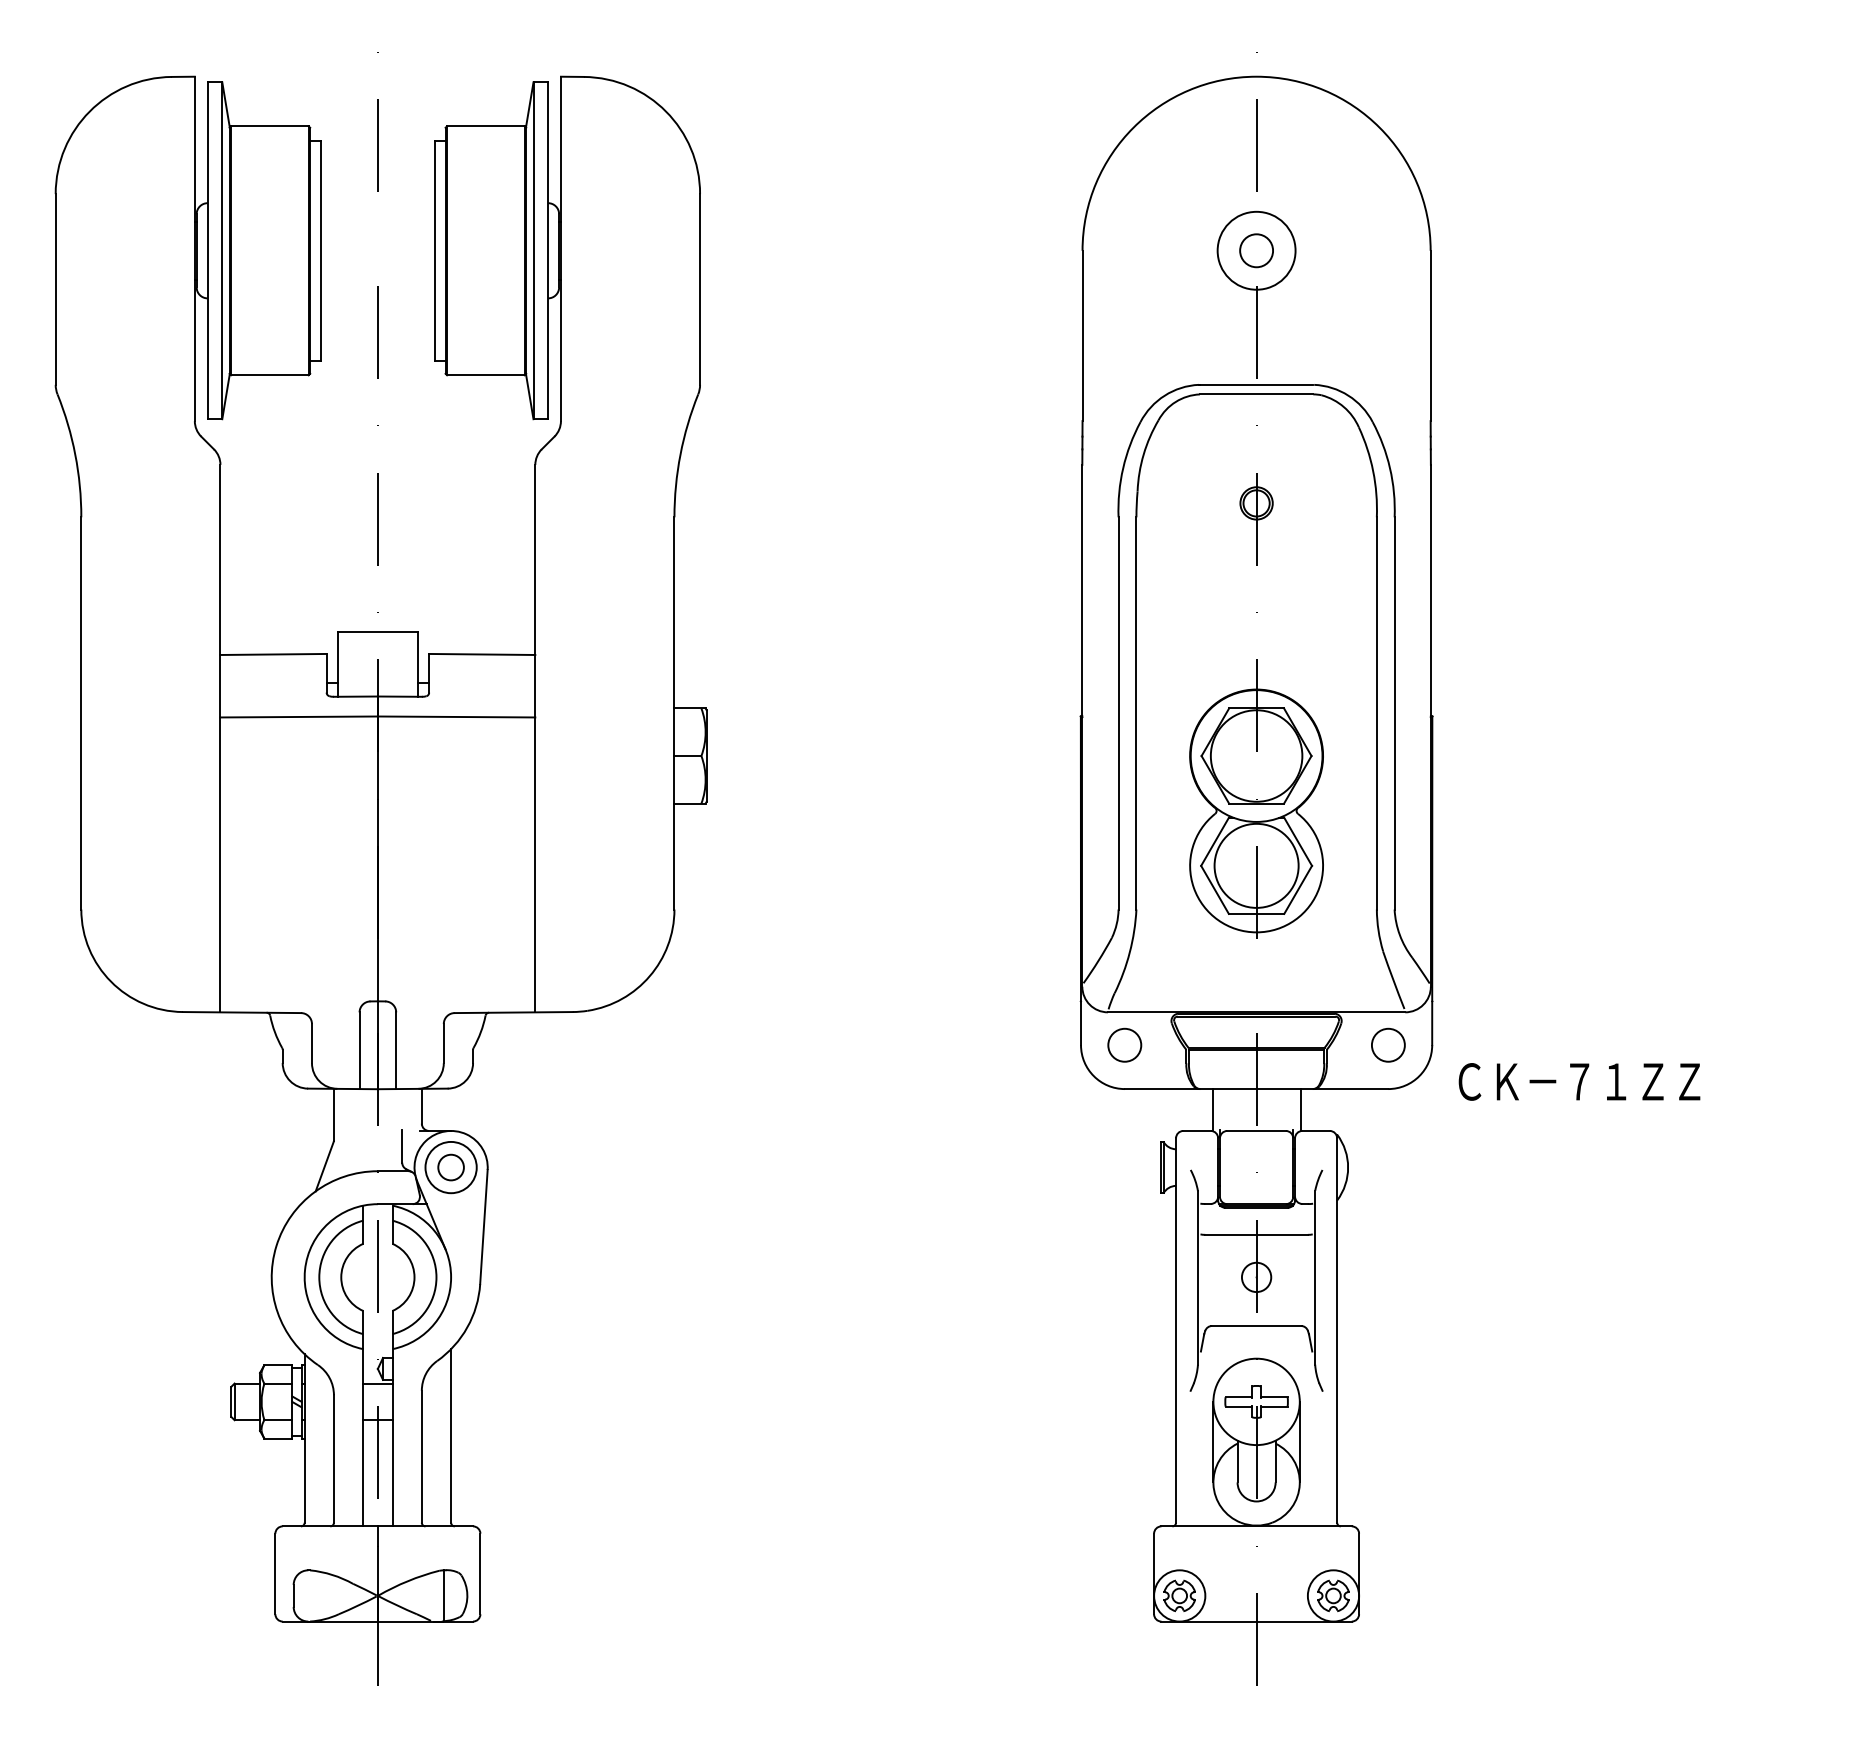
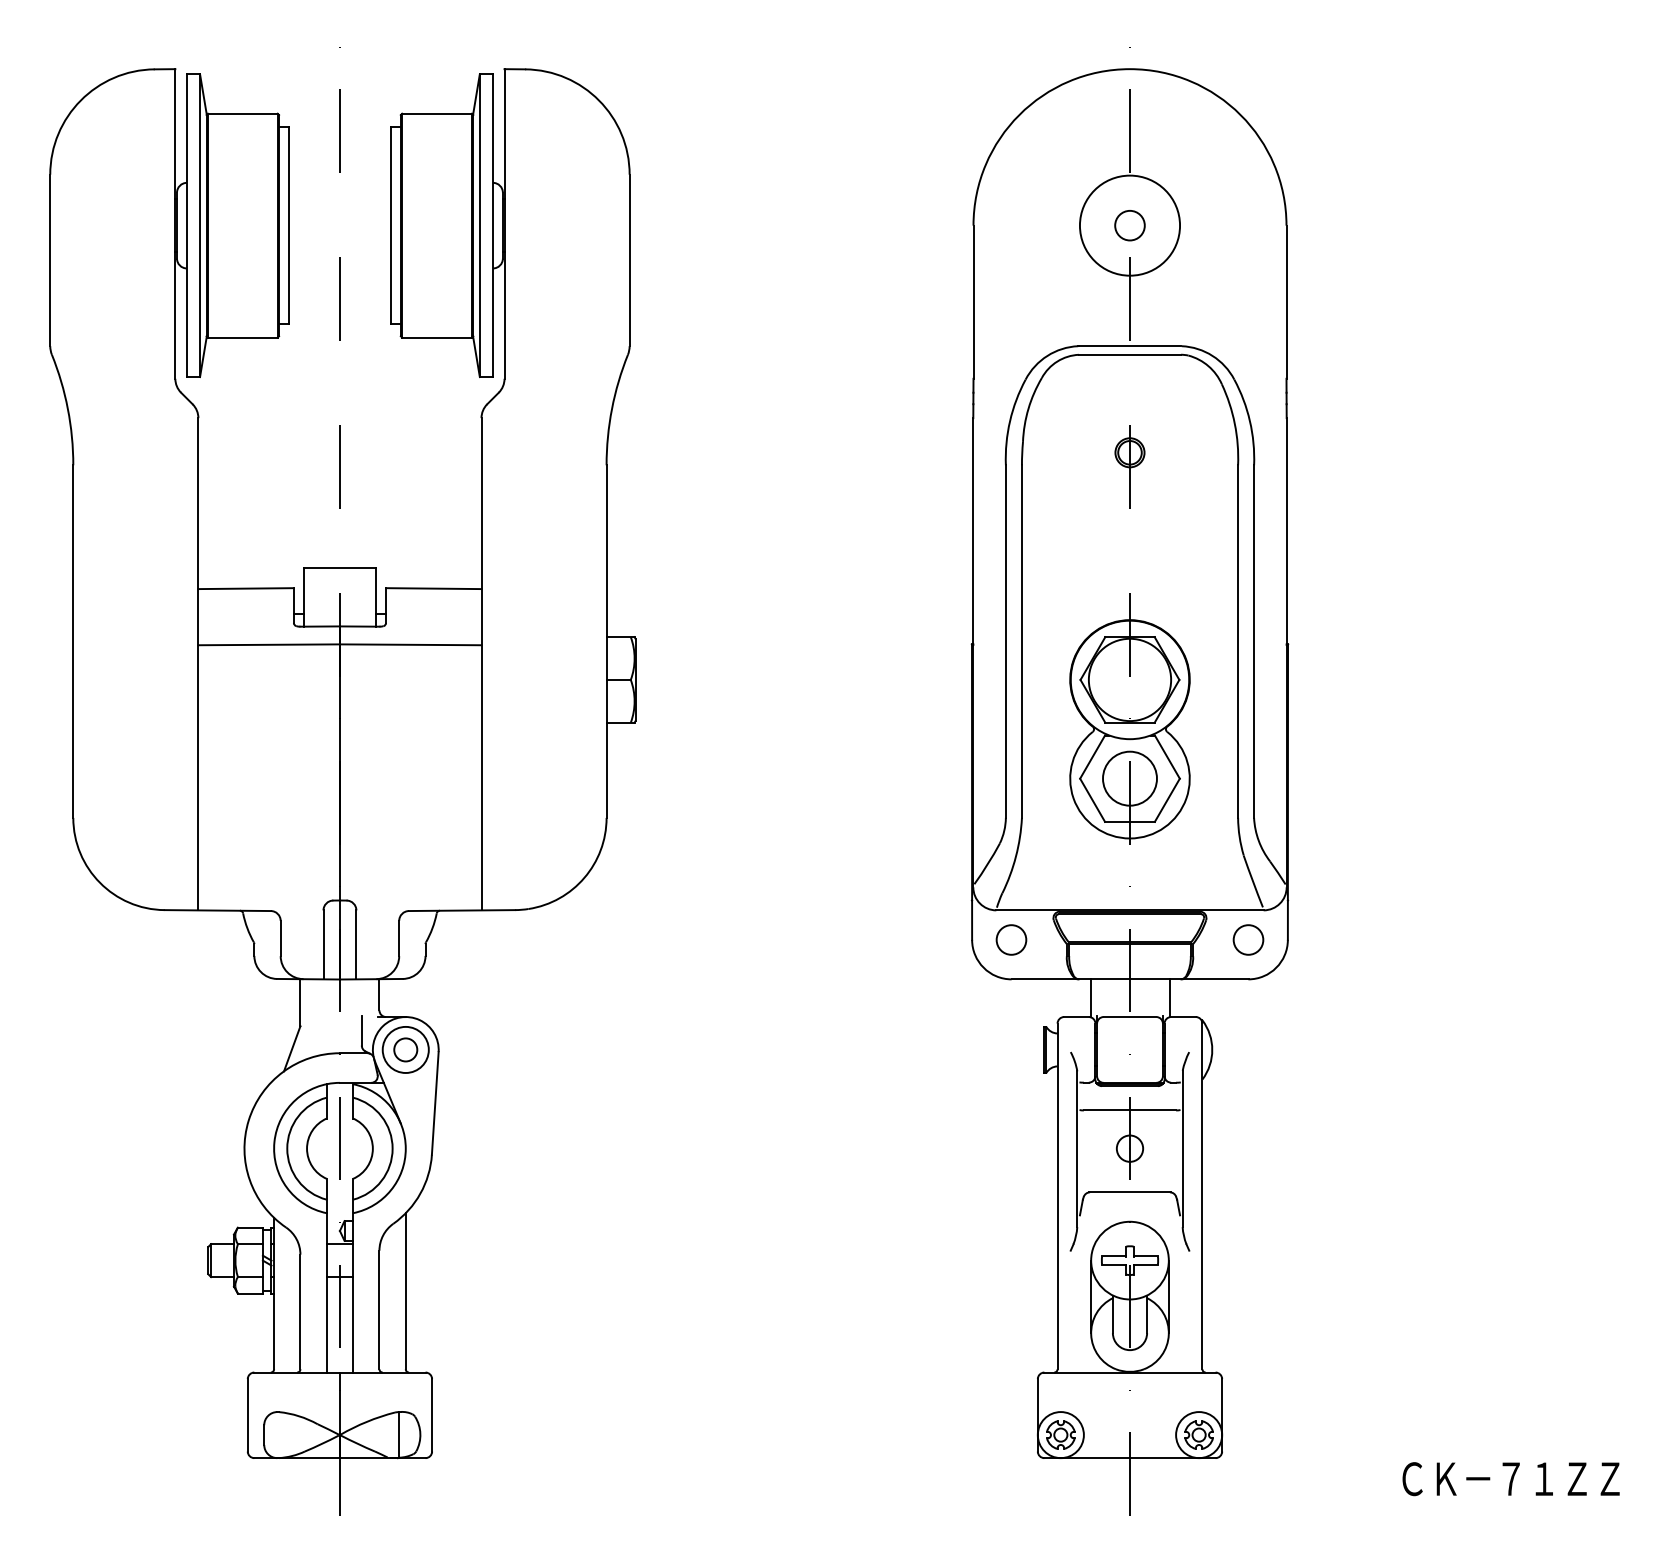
circle: (1256, 250) -> (1129, 225), size x1.43
circle: (1256, 865) -> (1129, 778), size x0.71
text: (1579, 1081) -> (1511, 1478), moved

